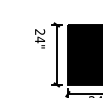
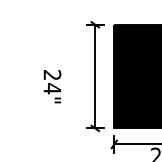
text: (40, 38) -> (53, 86), moved

